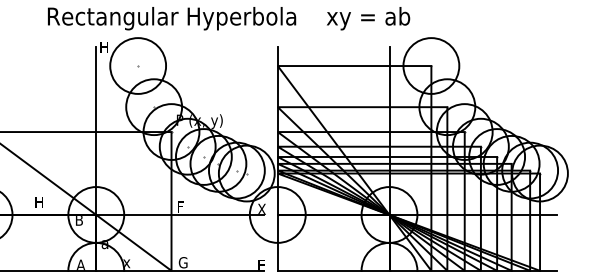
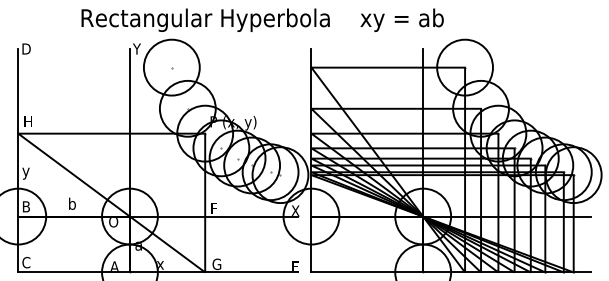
text: (103, 46) -> (137, 48), H -> Y
text: (38, 201) -> (72, 203), H -> b
text: (79, 220) -> (113, 222), B -> O

